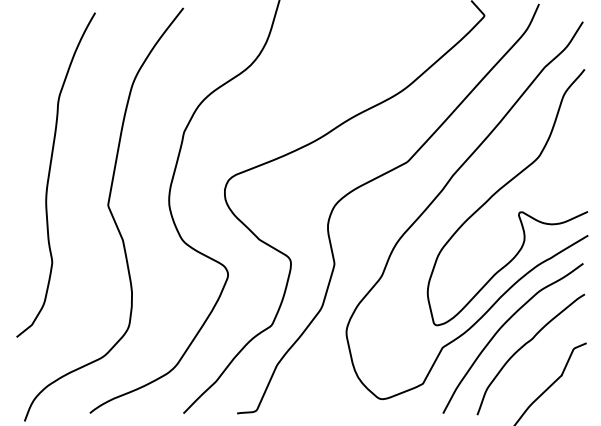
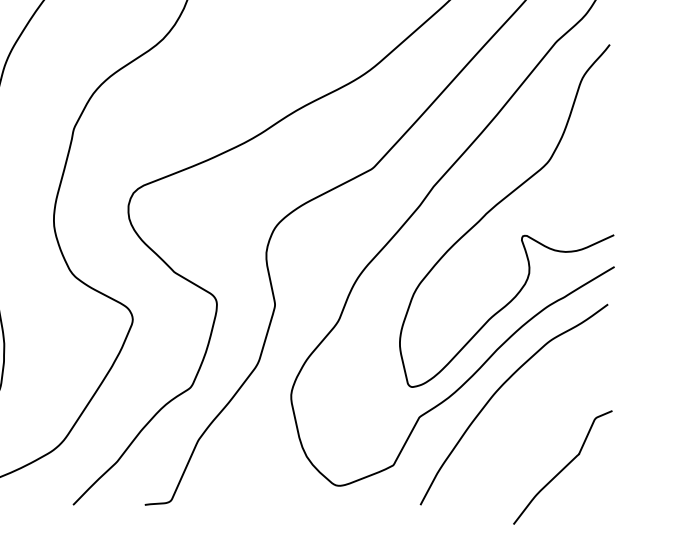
curve: (523, 347) -> (527, 416), removed

